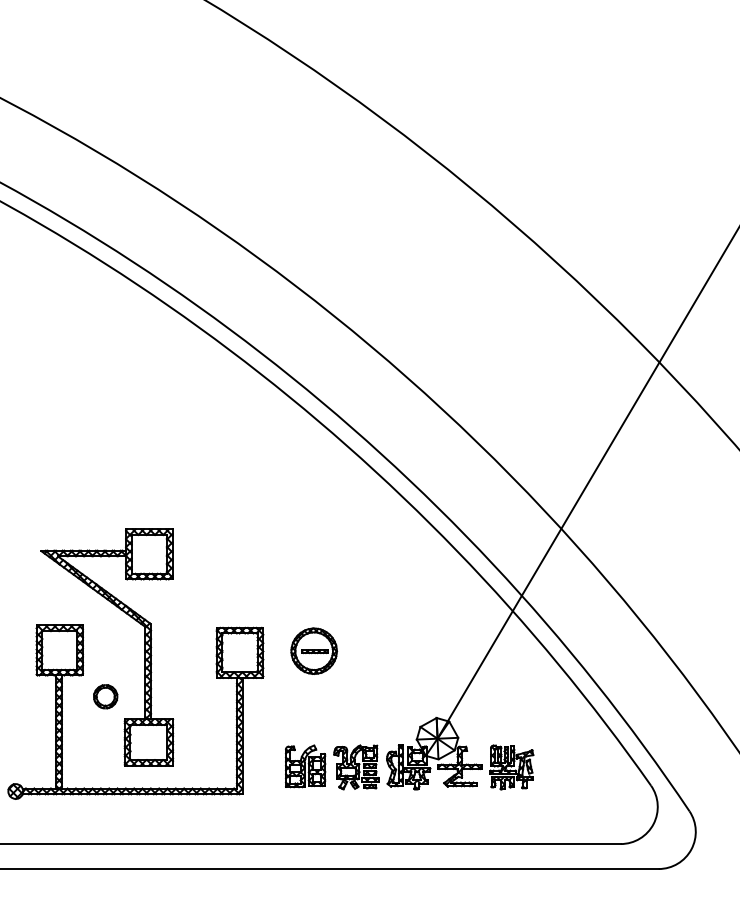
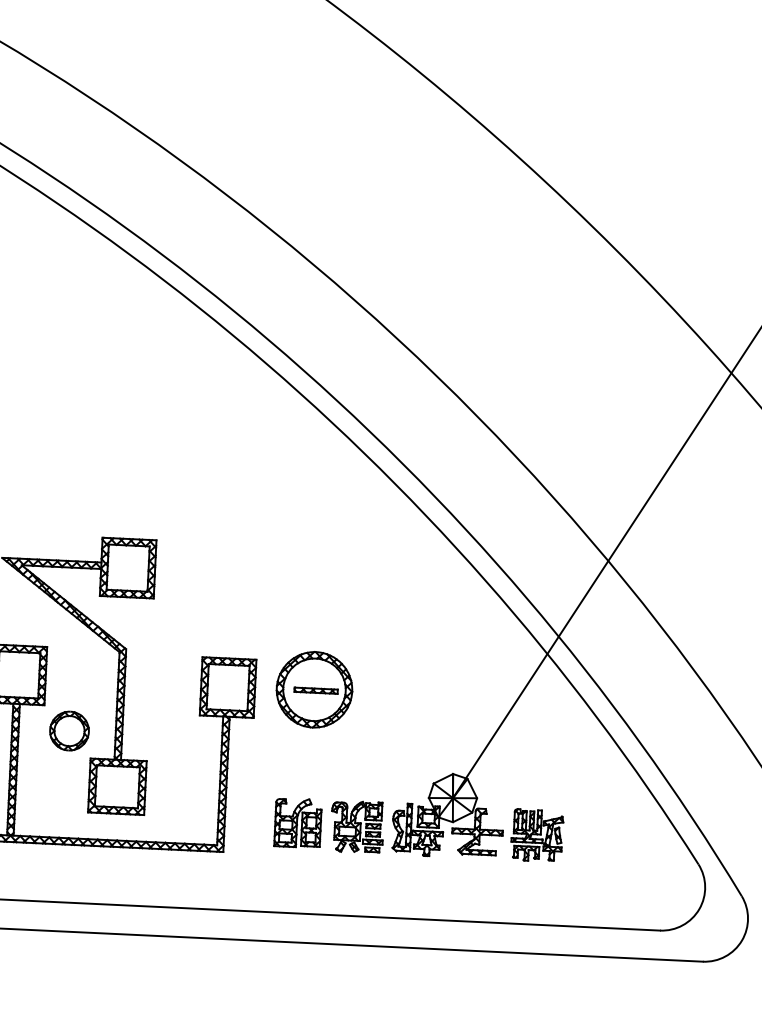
part: (313, 650) -> (313, 688), size x1.43
part: (105, 696) -> (69, 730), size x1.43

